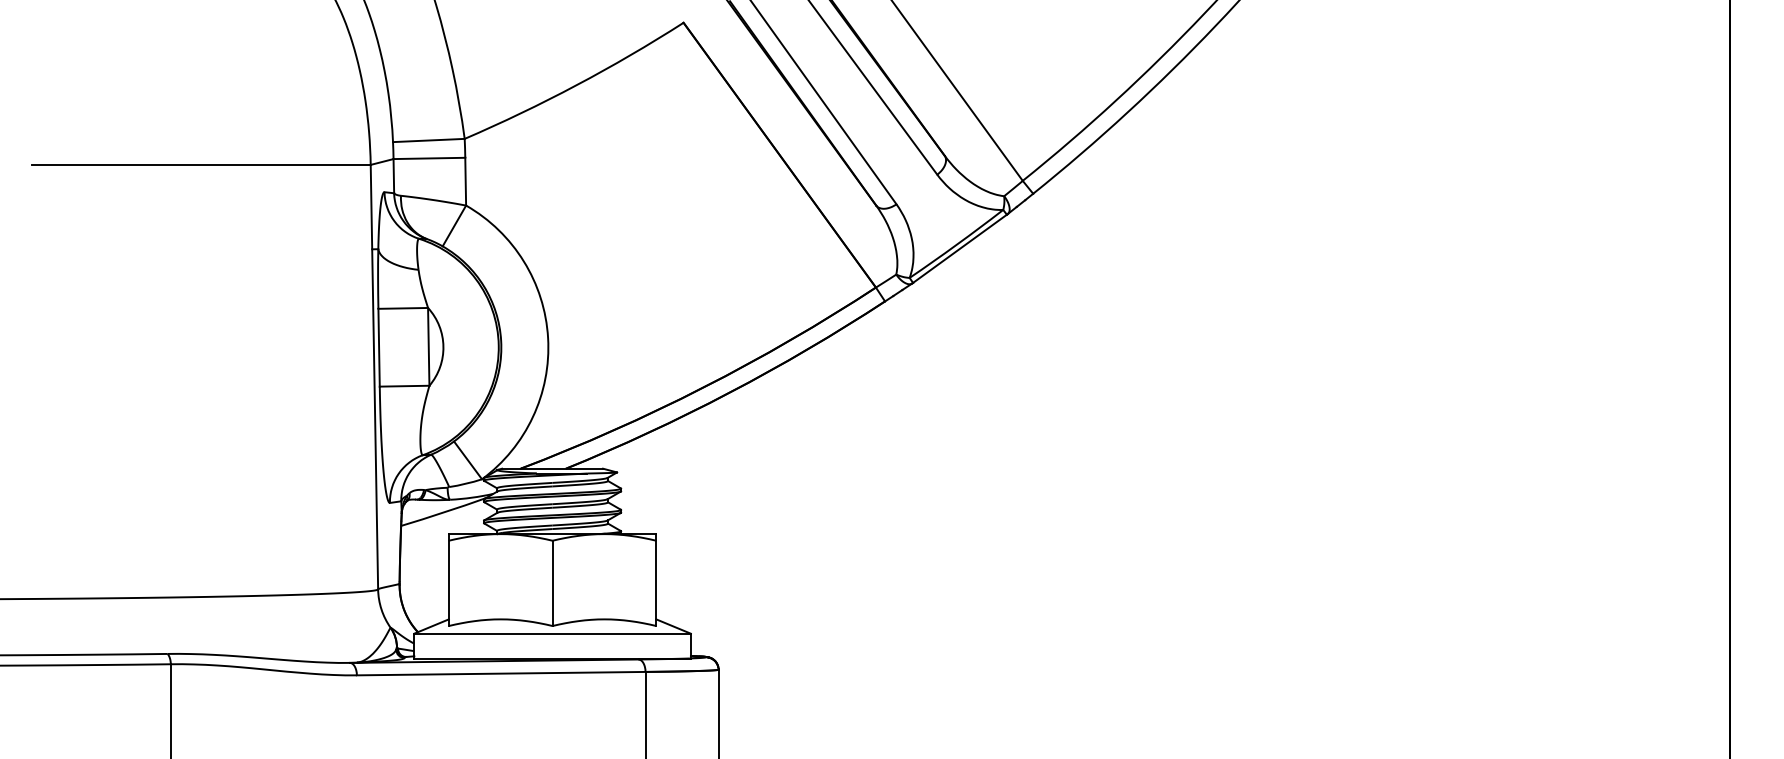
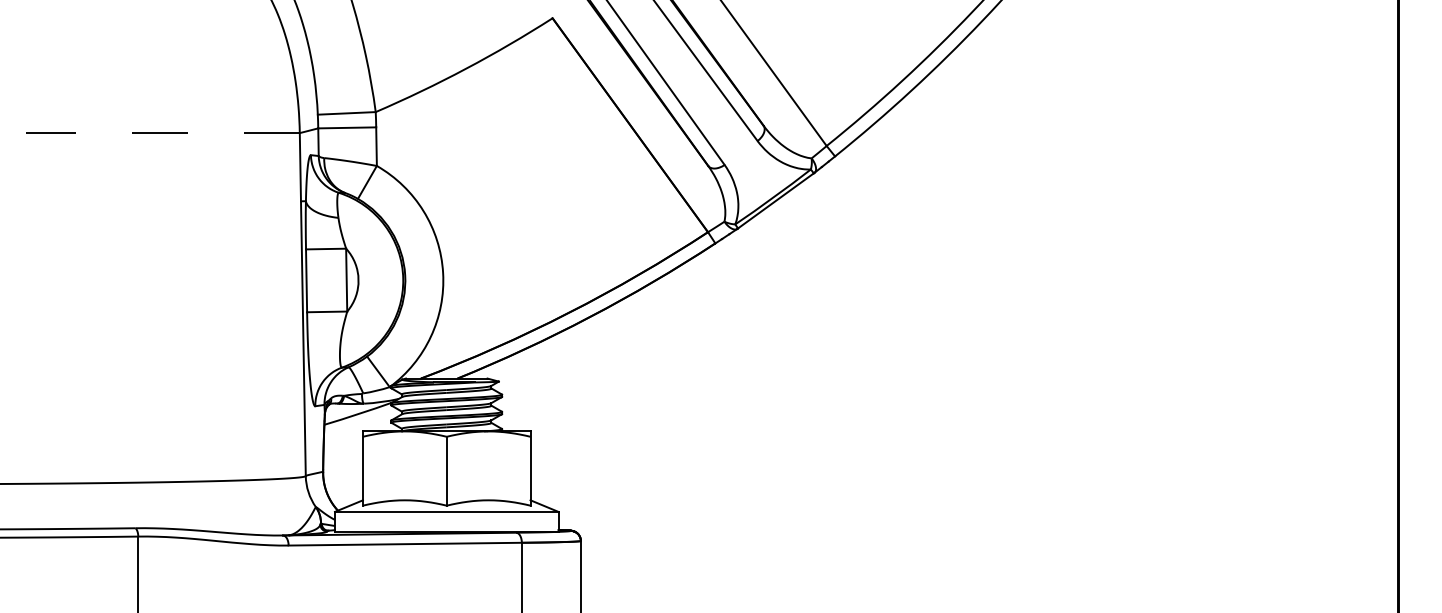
line: (200, 164) -> (162, 132), solid -> dashed

